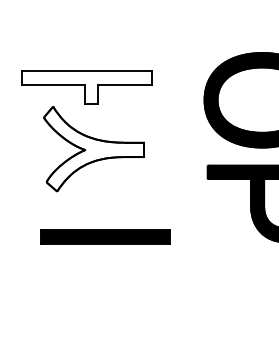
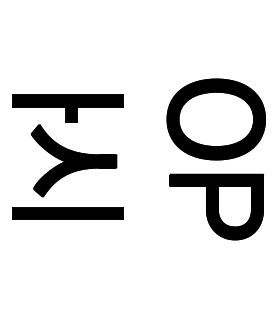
fill: (86, 87) -> (67, 108), added
fill: (93, 148) -> (73, 160), added
part: (105, 237) -> (67, 213), moved

